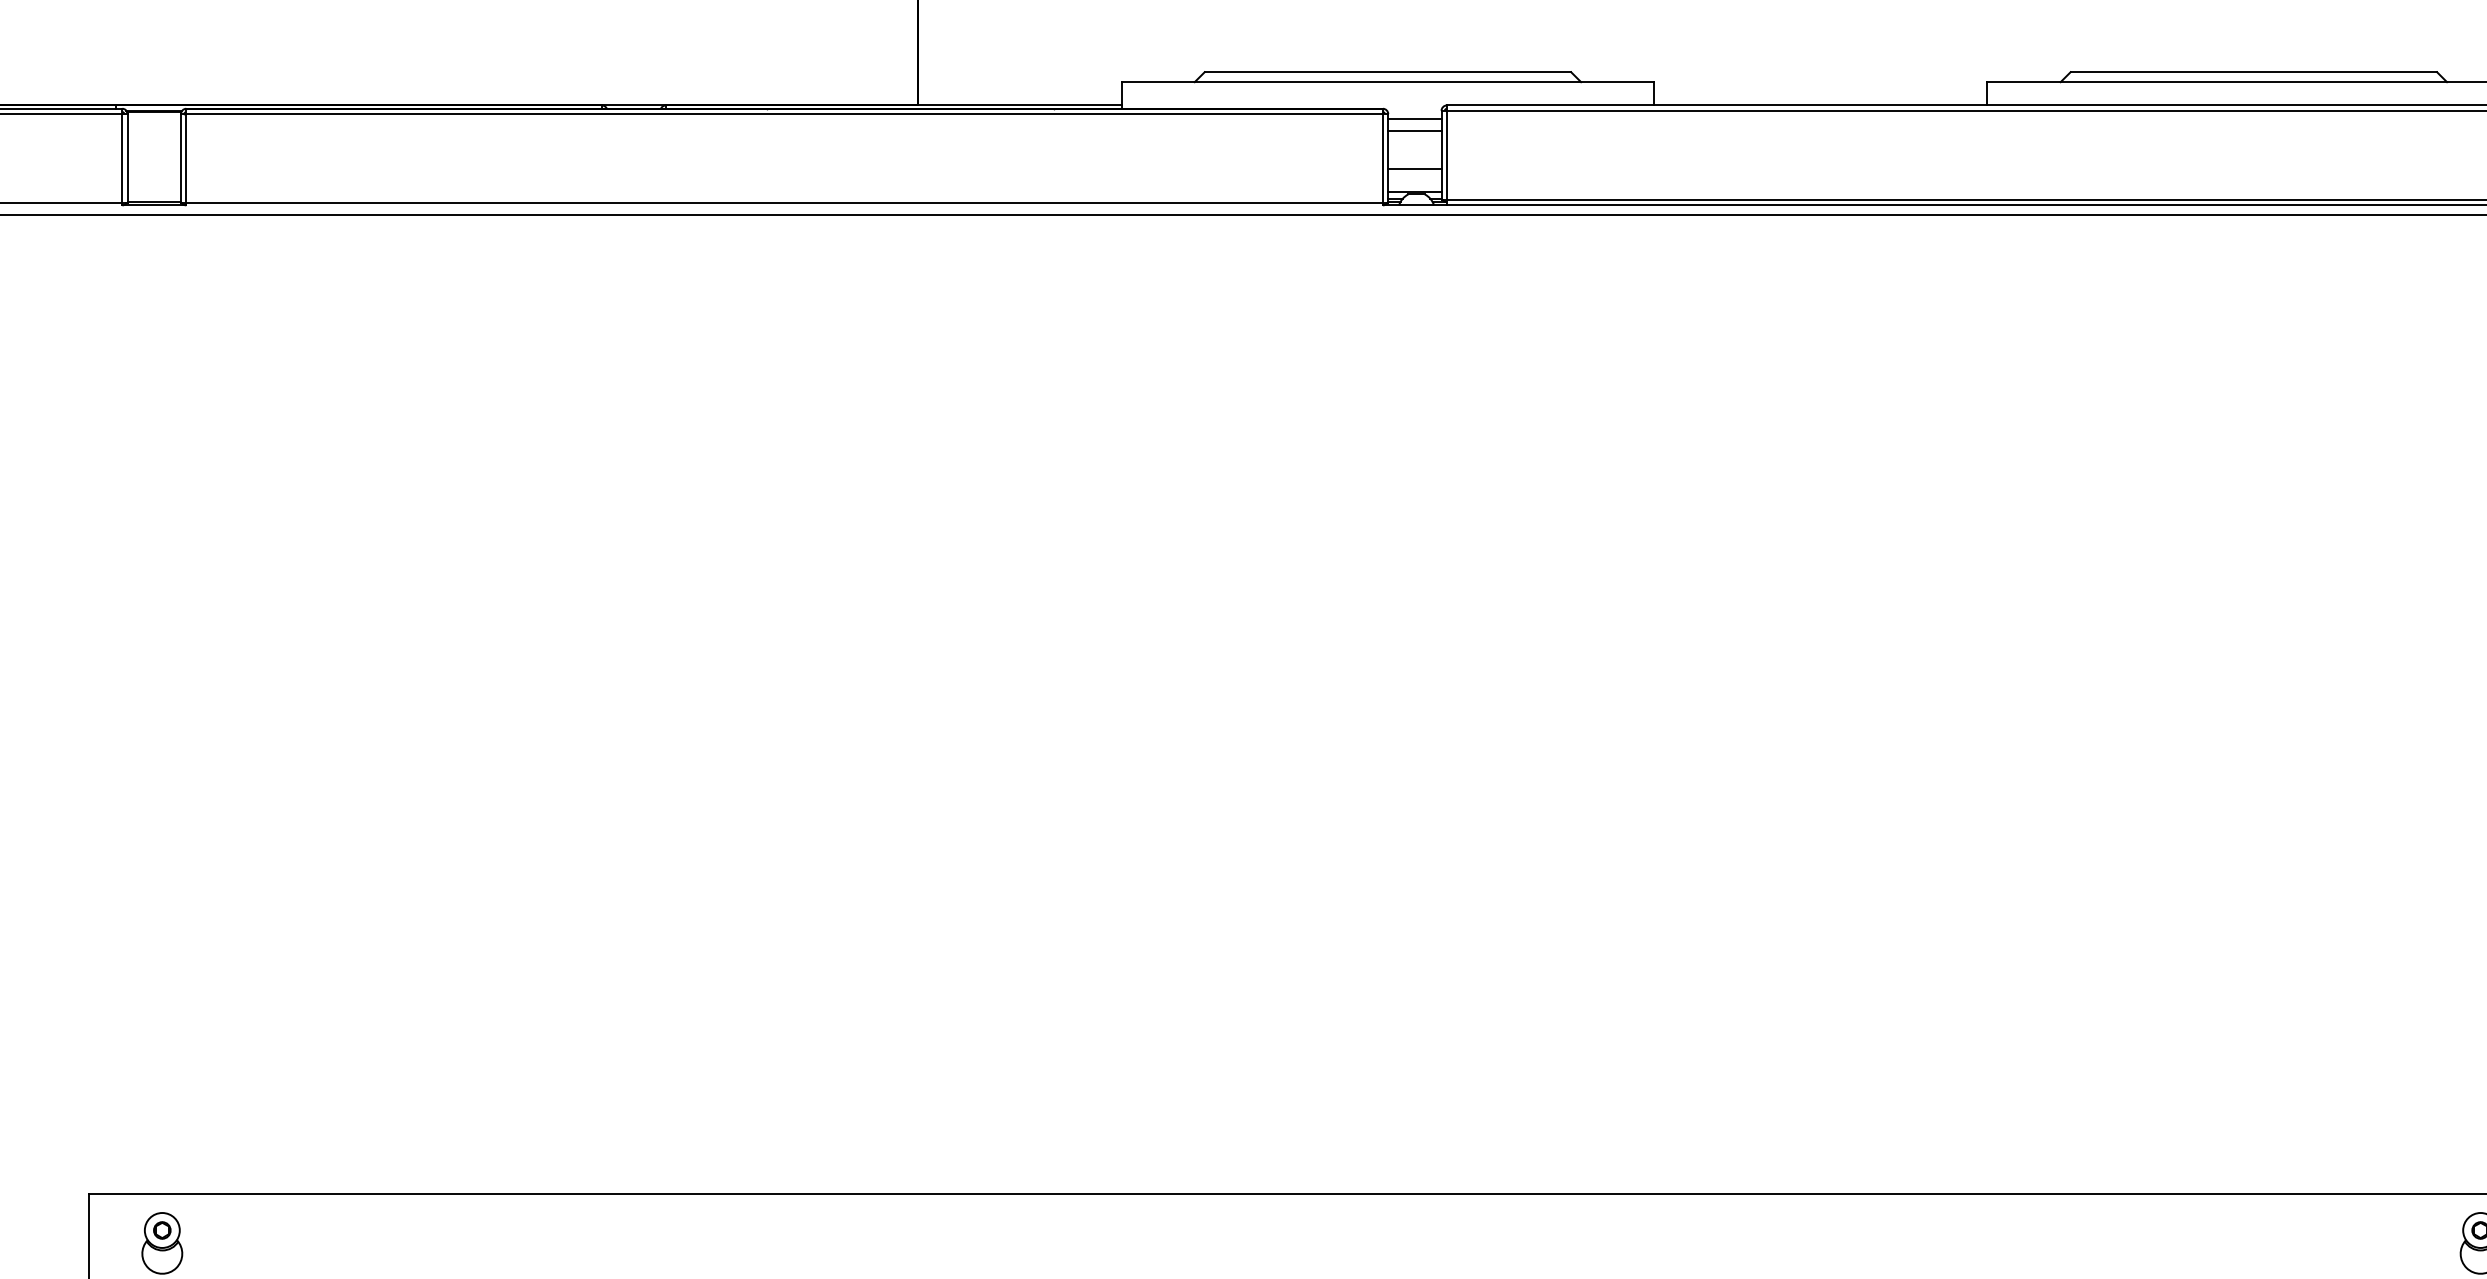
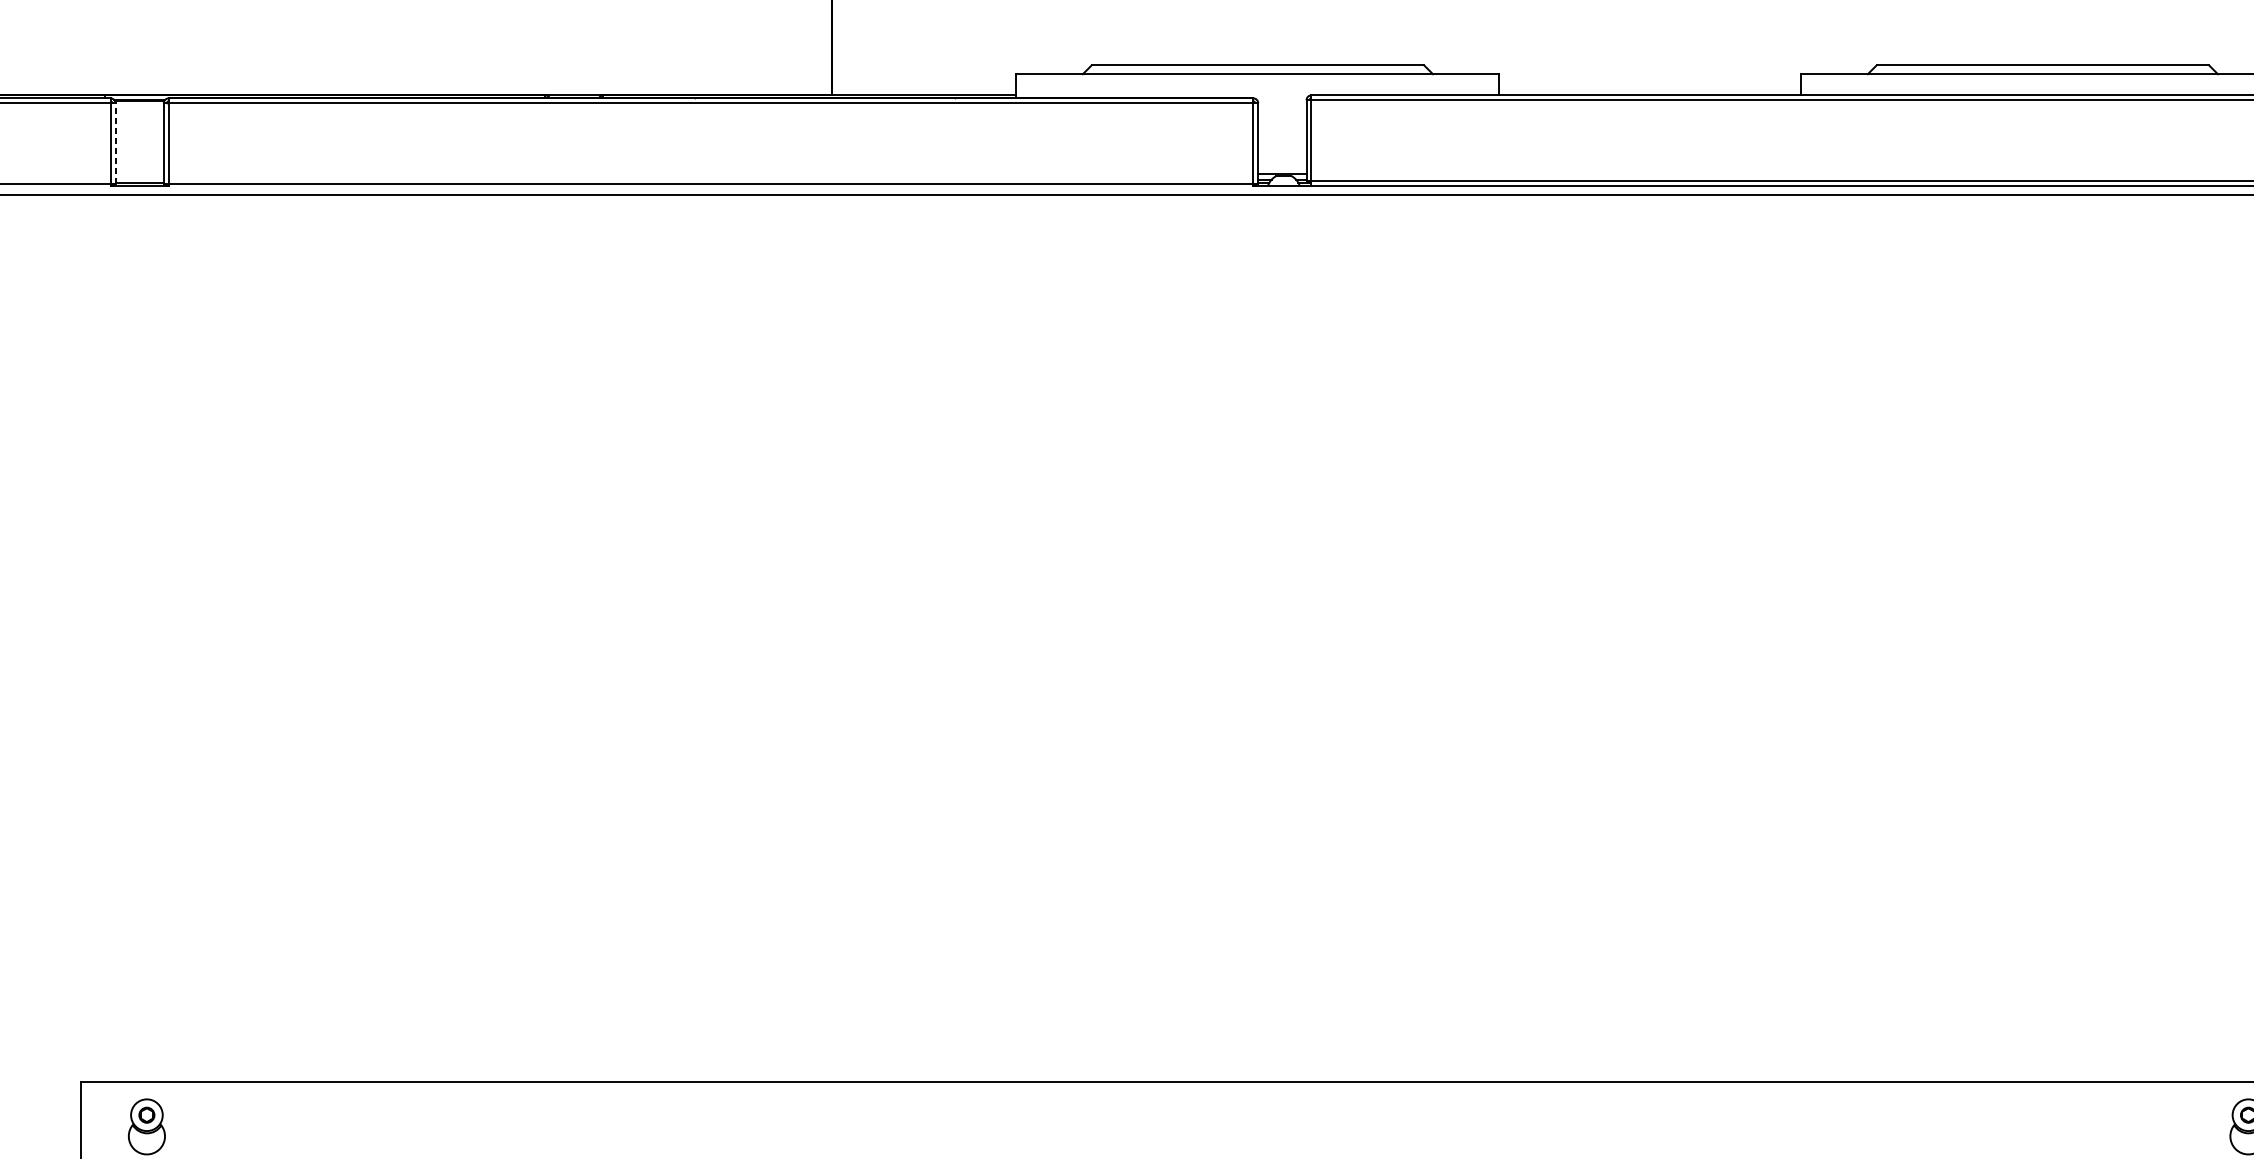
line: (1414, 118) -> (1282, 107), removed
line: (1414, 131) -> (1282, 118), removed
line: (127, 158) -> (115, 143), solid -> dashed
line: (1414, 168) -> (1282, 152), removed

